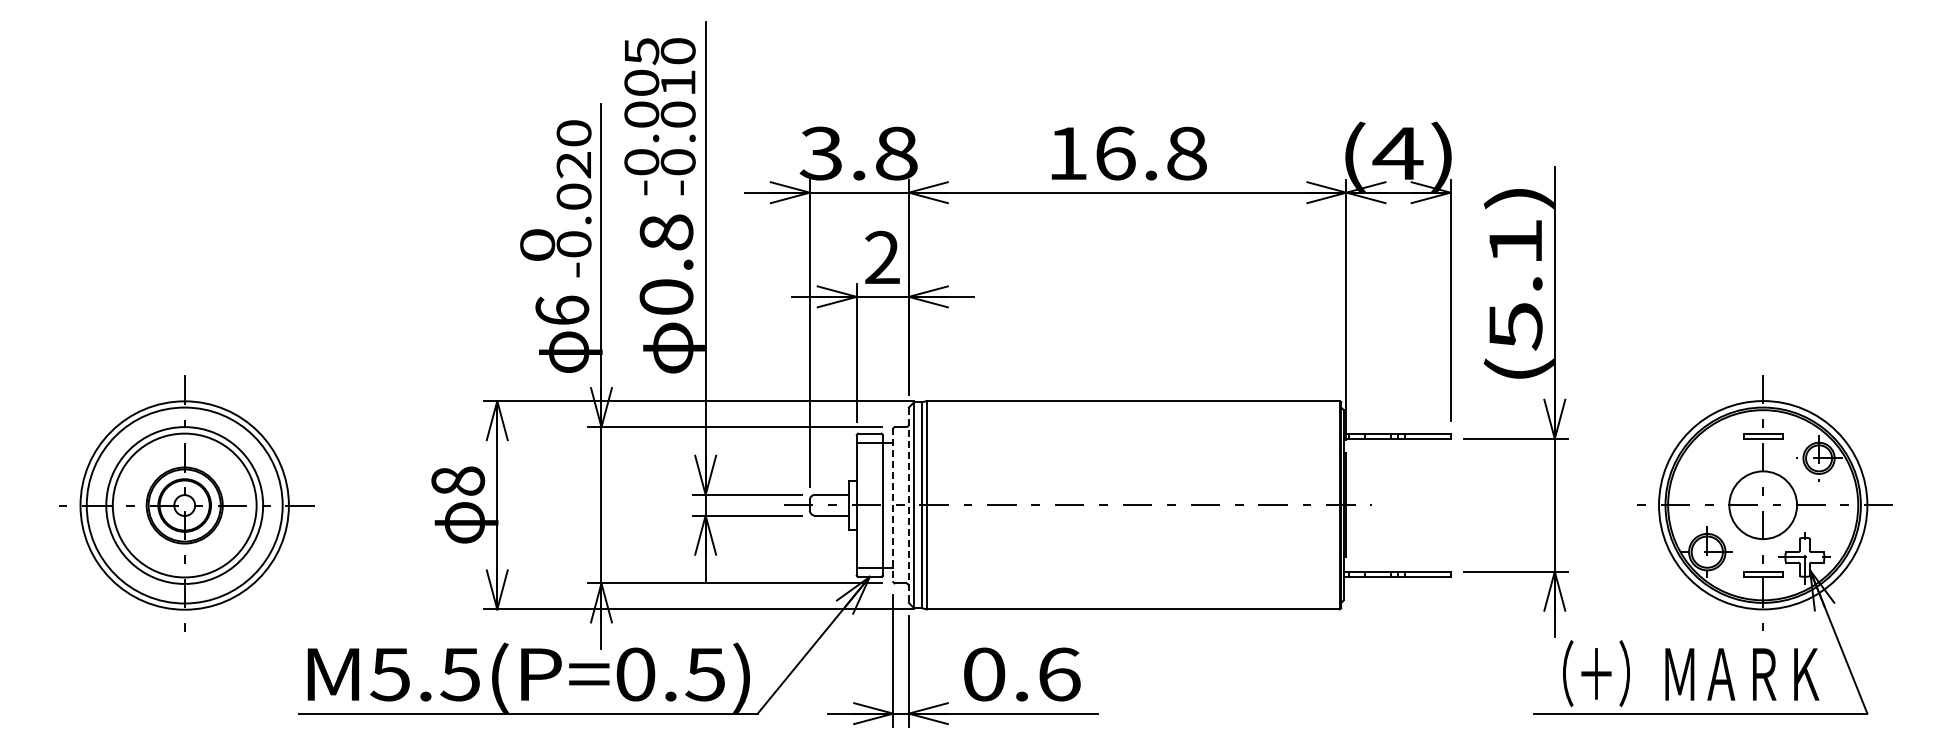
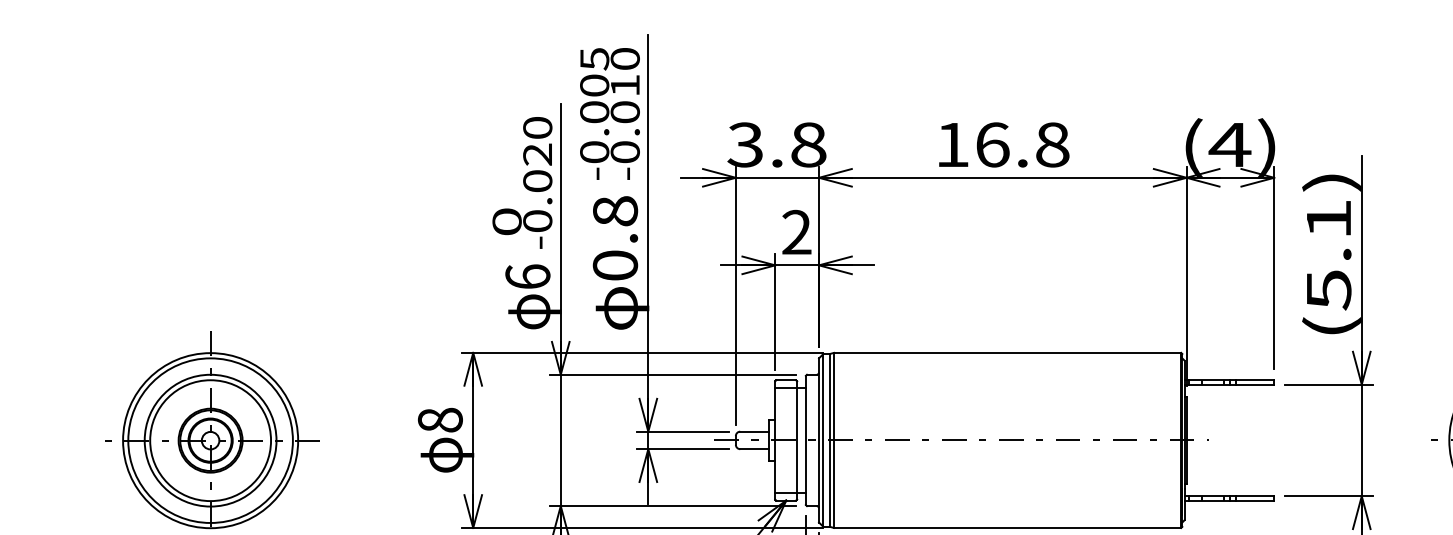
line: (893, 505) -> (806, 440), dashed -> solid
line: (908, 505) -> (818, 440), dashed -> solid

